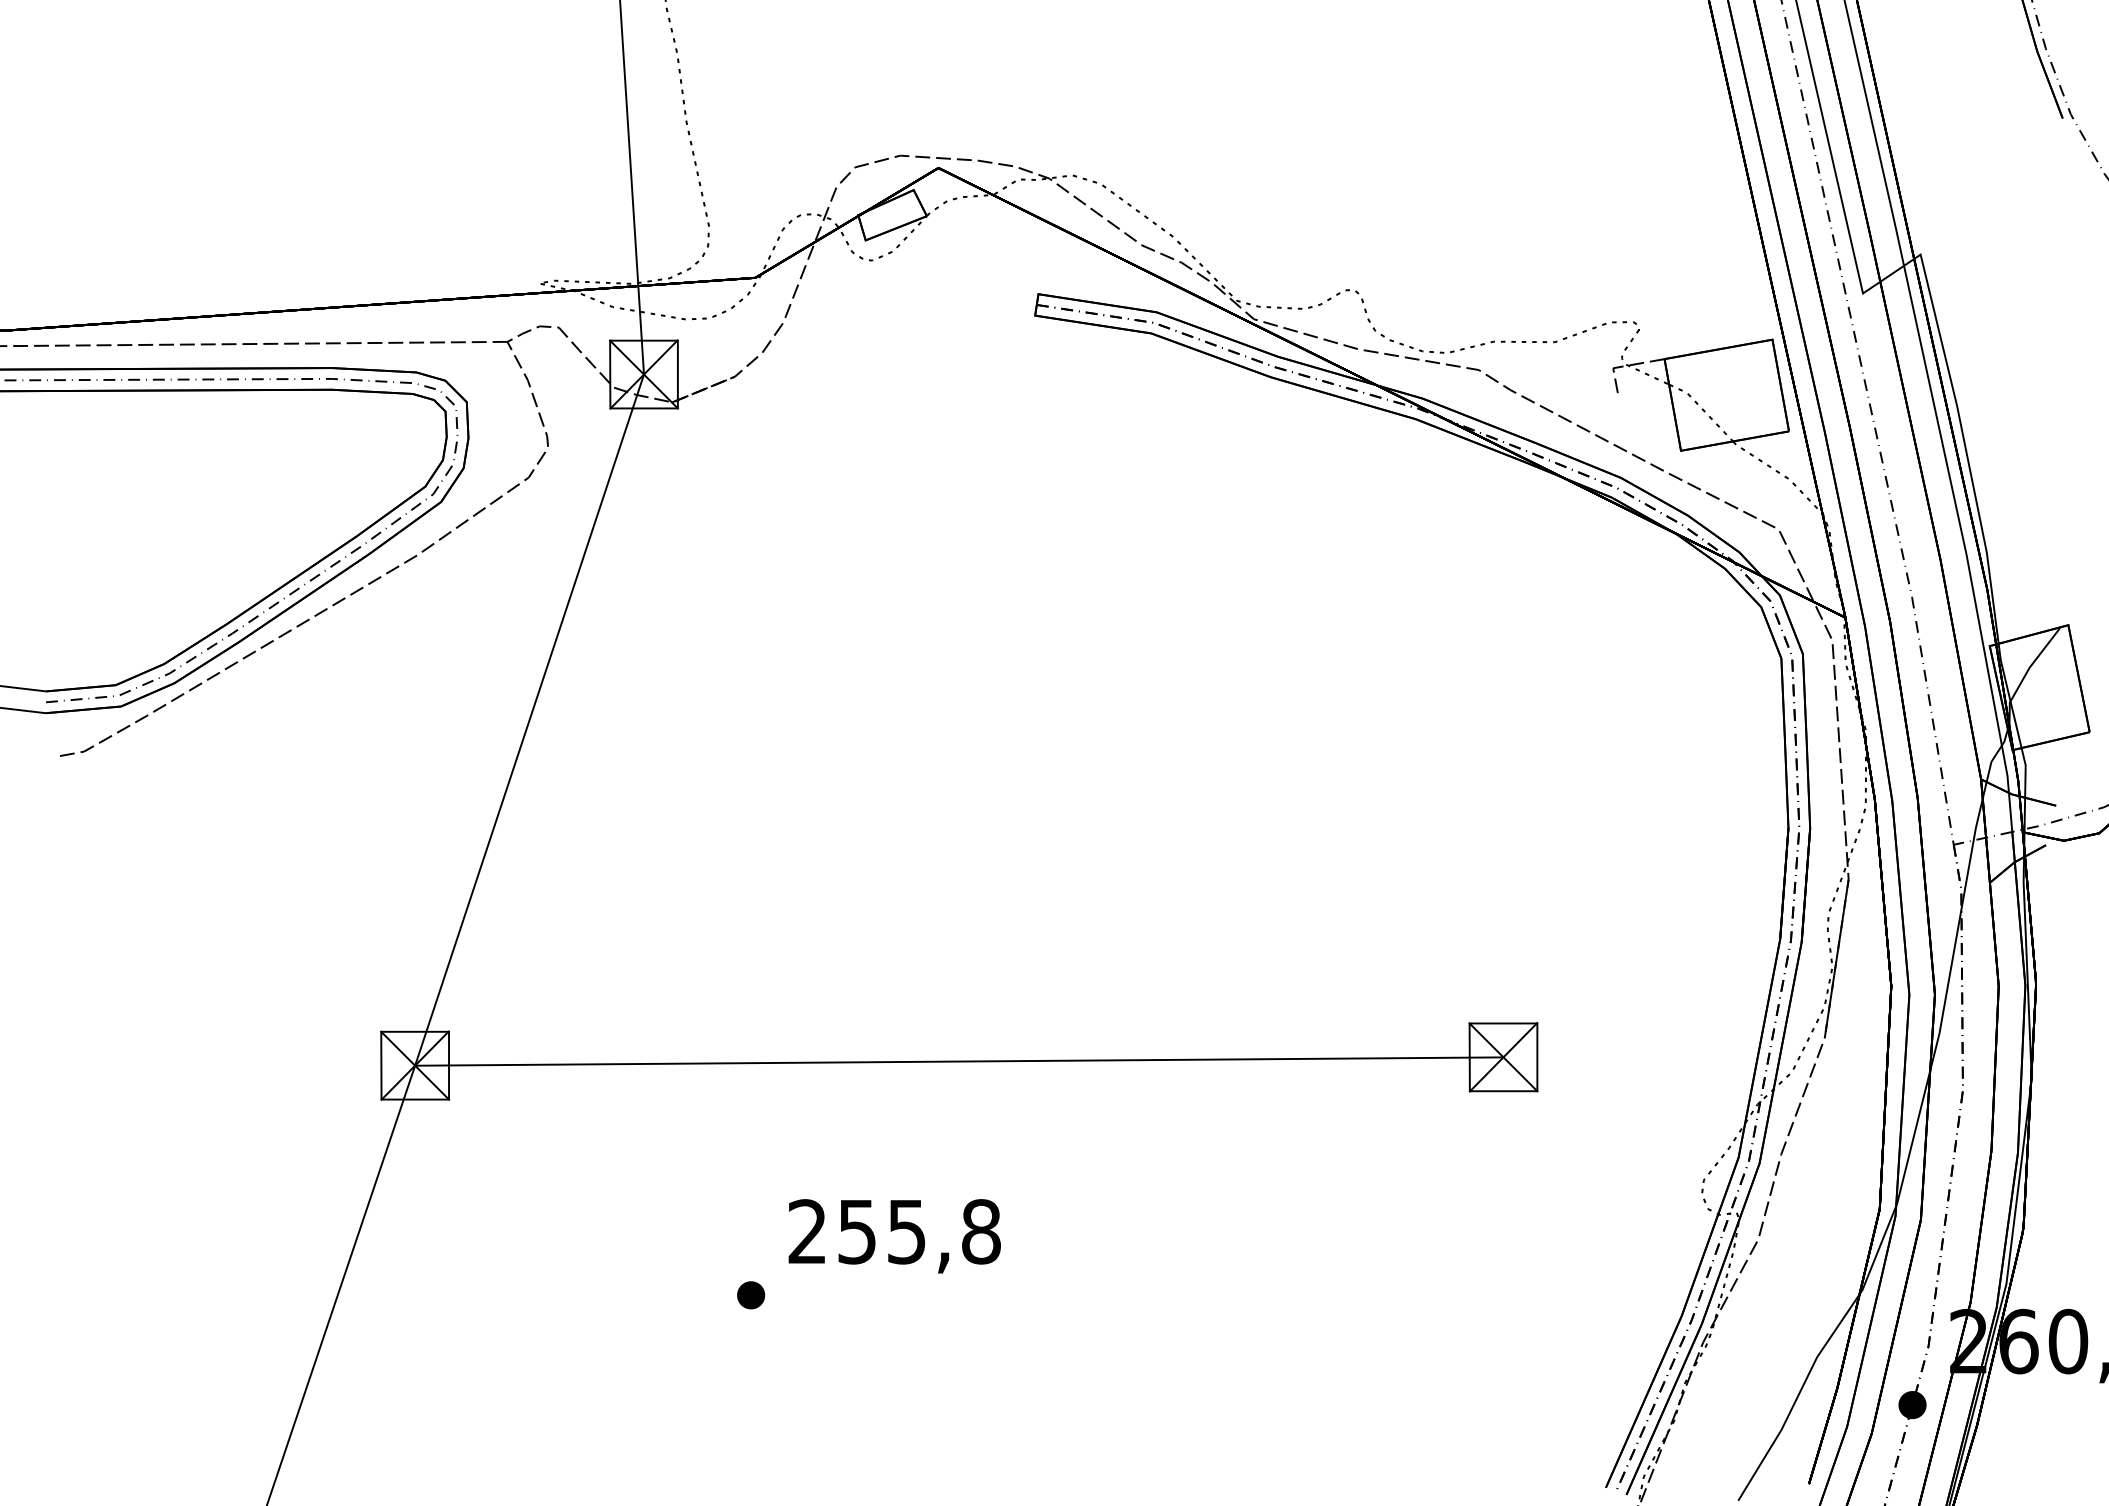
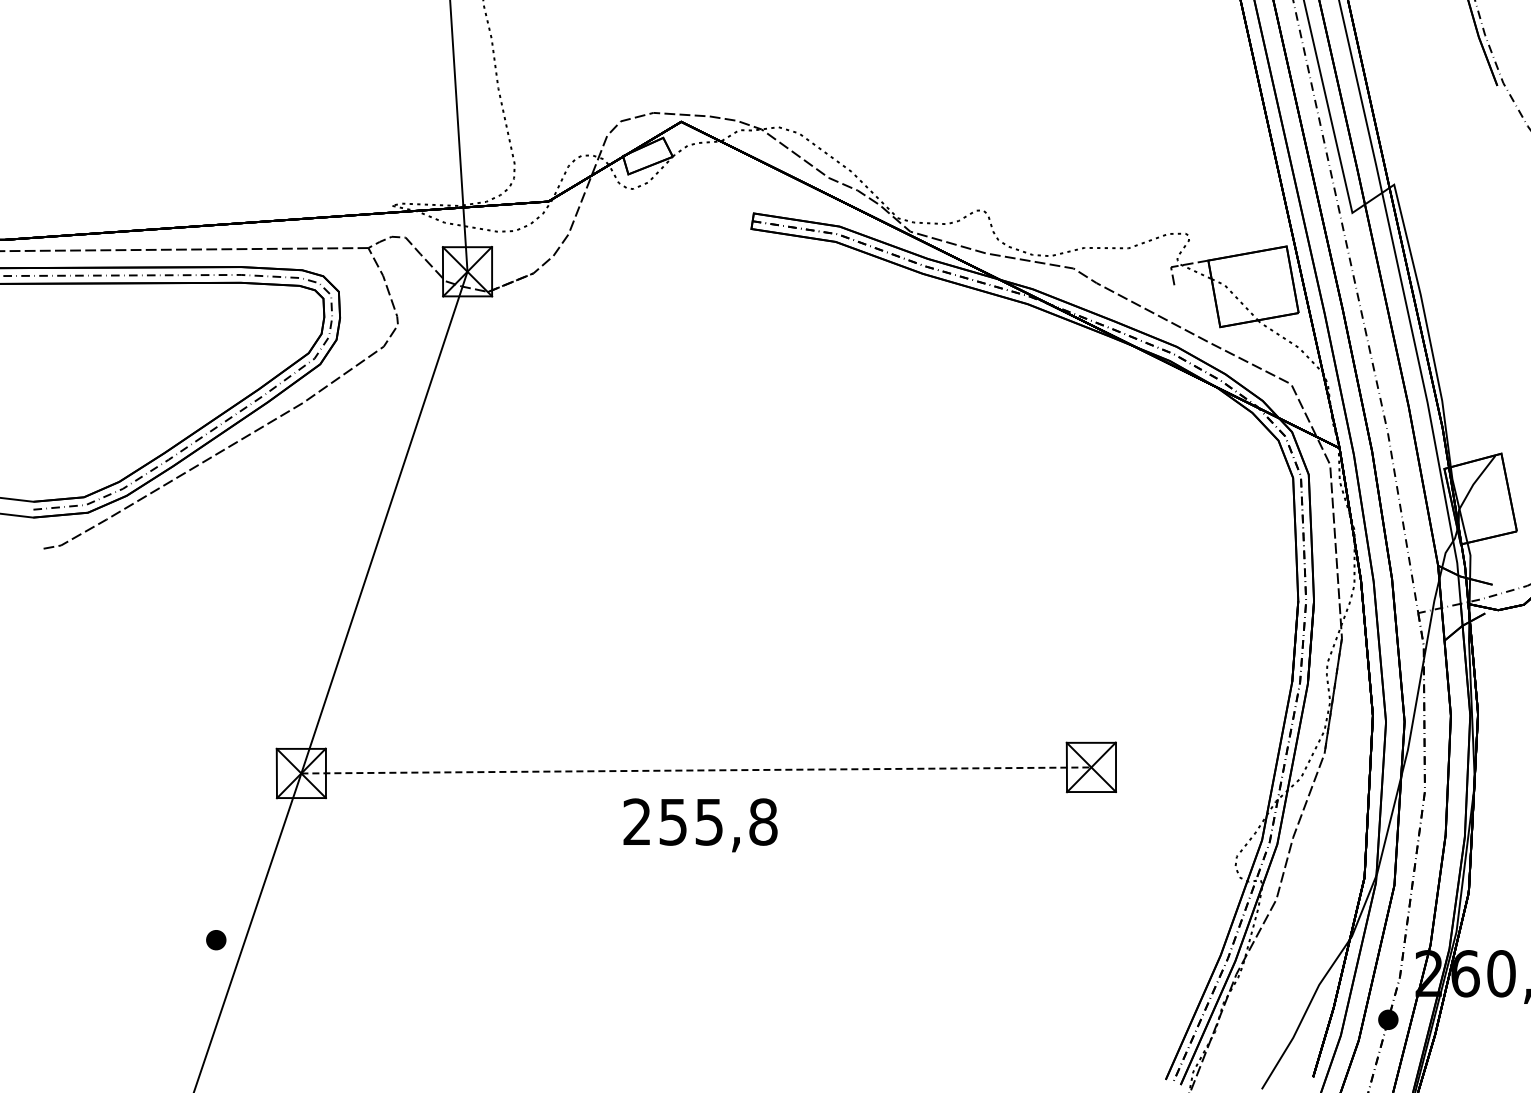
line: (959, 1061) -> (696, 770), solid -> dashed
text: (894, 1236) -> (700, 825), moved
part: (751, 1295) -> (216, 940), moved

